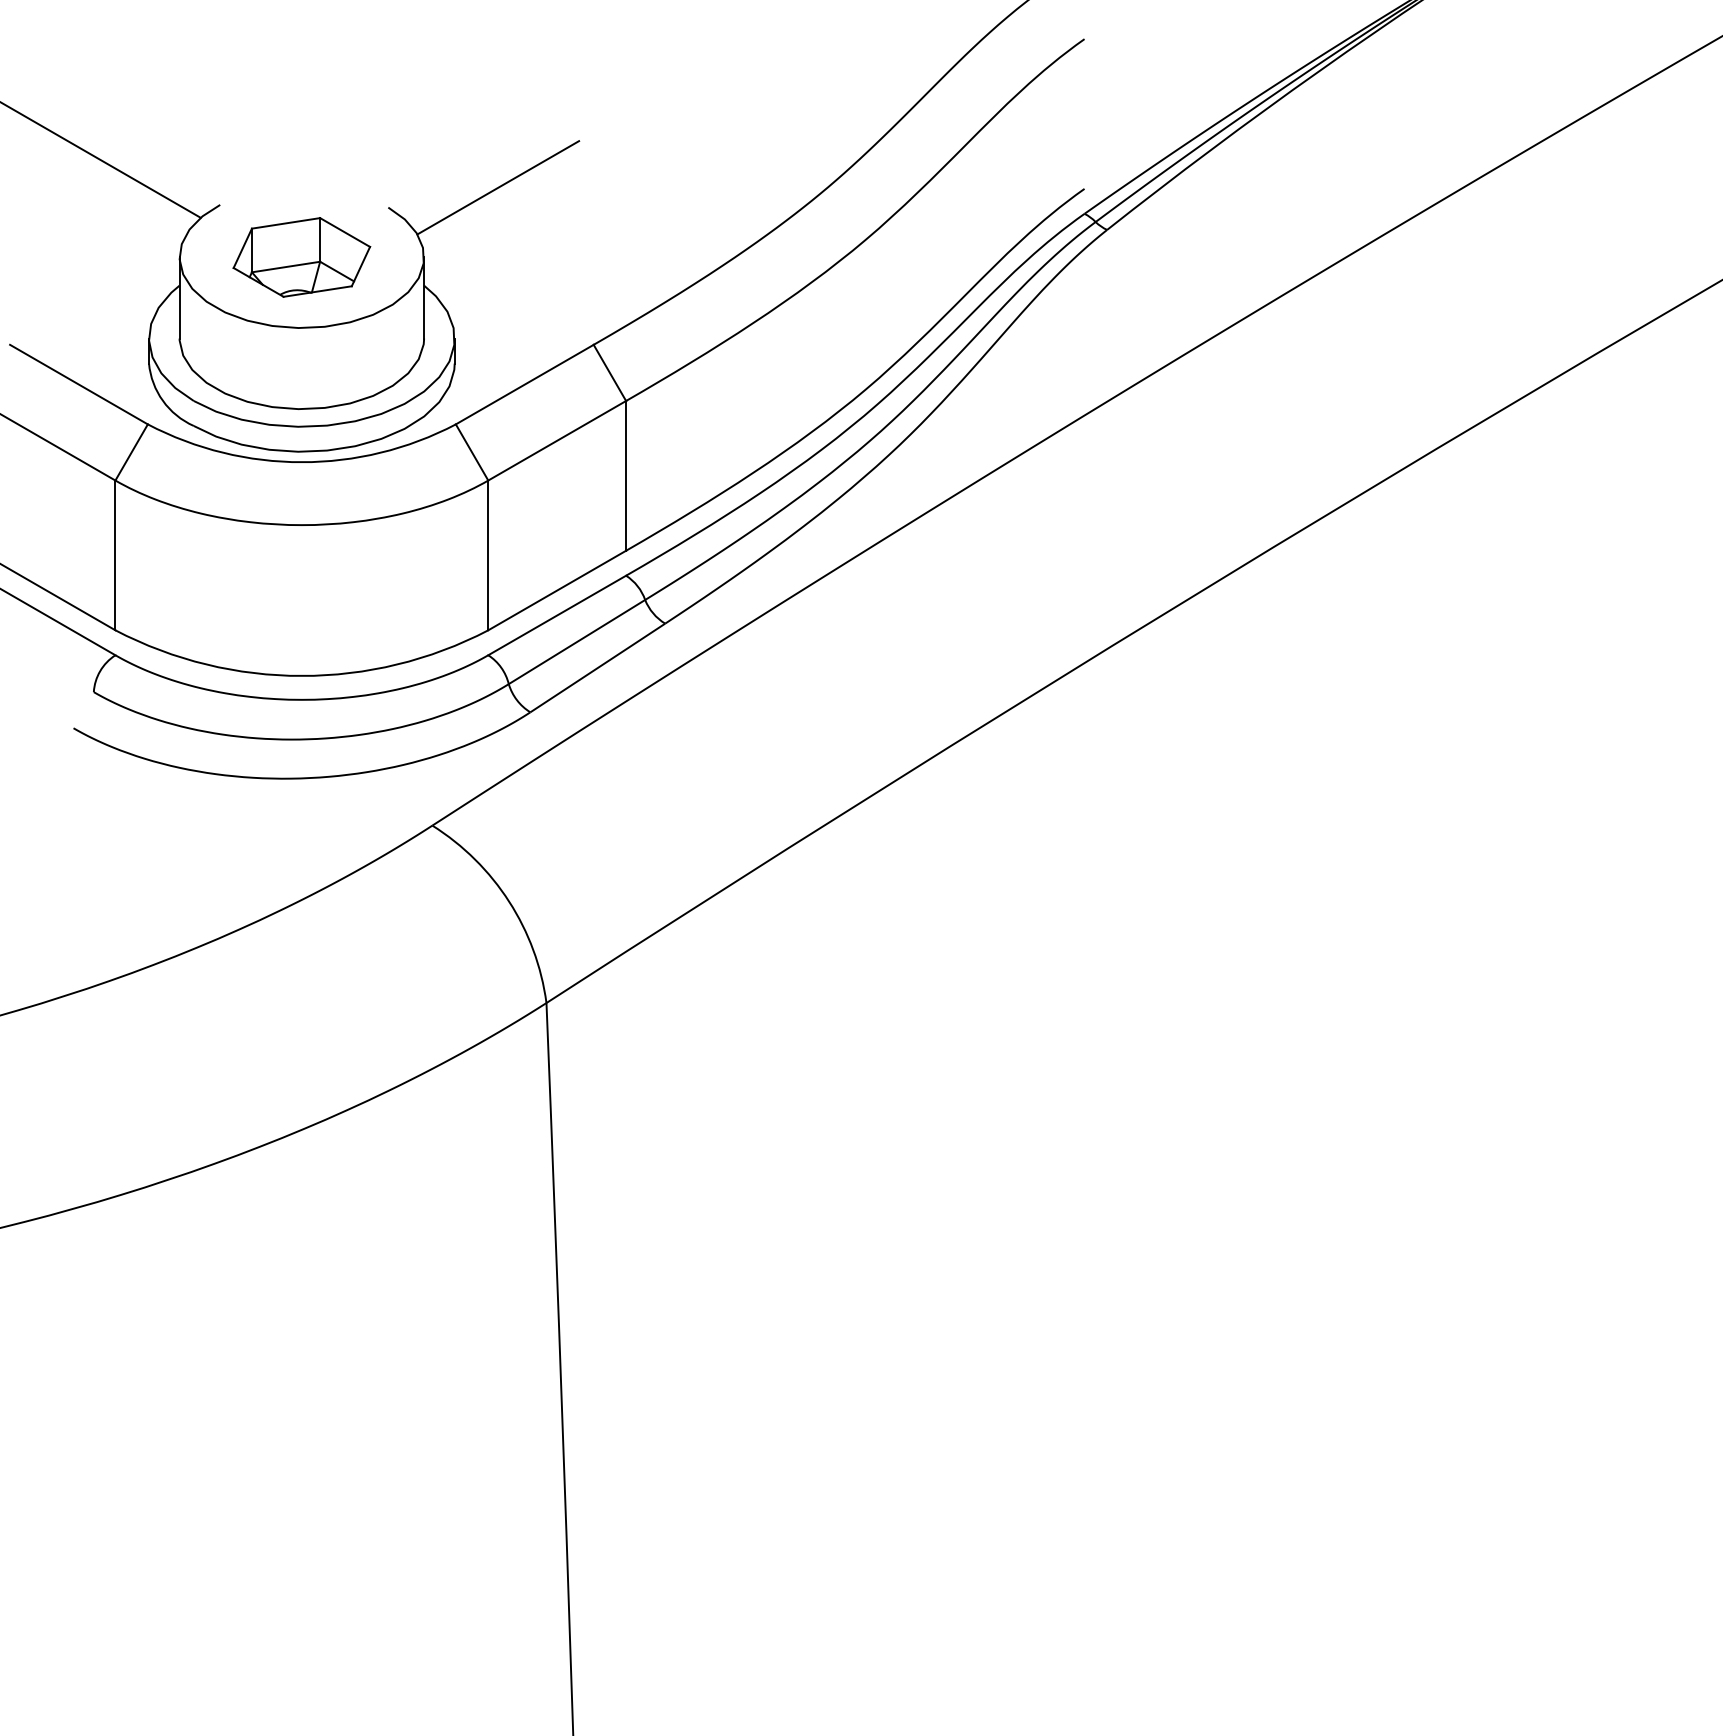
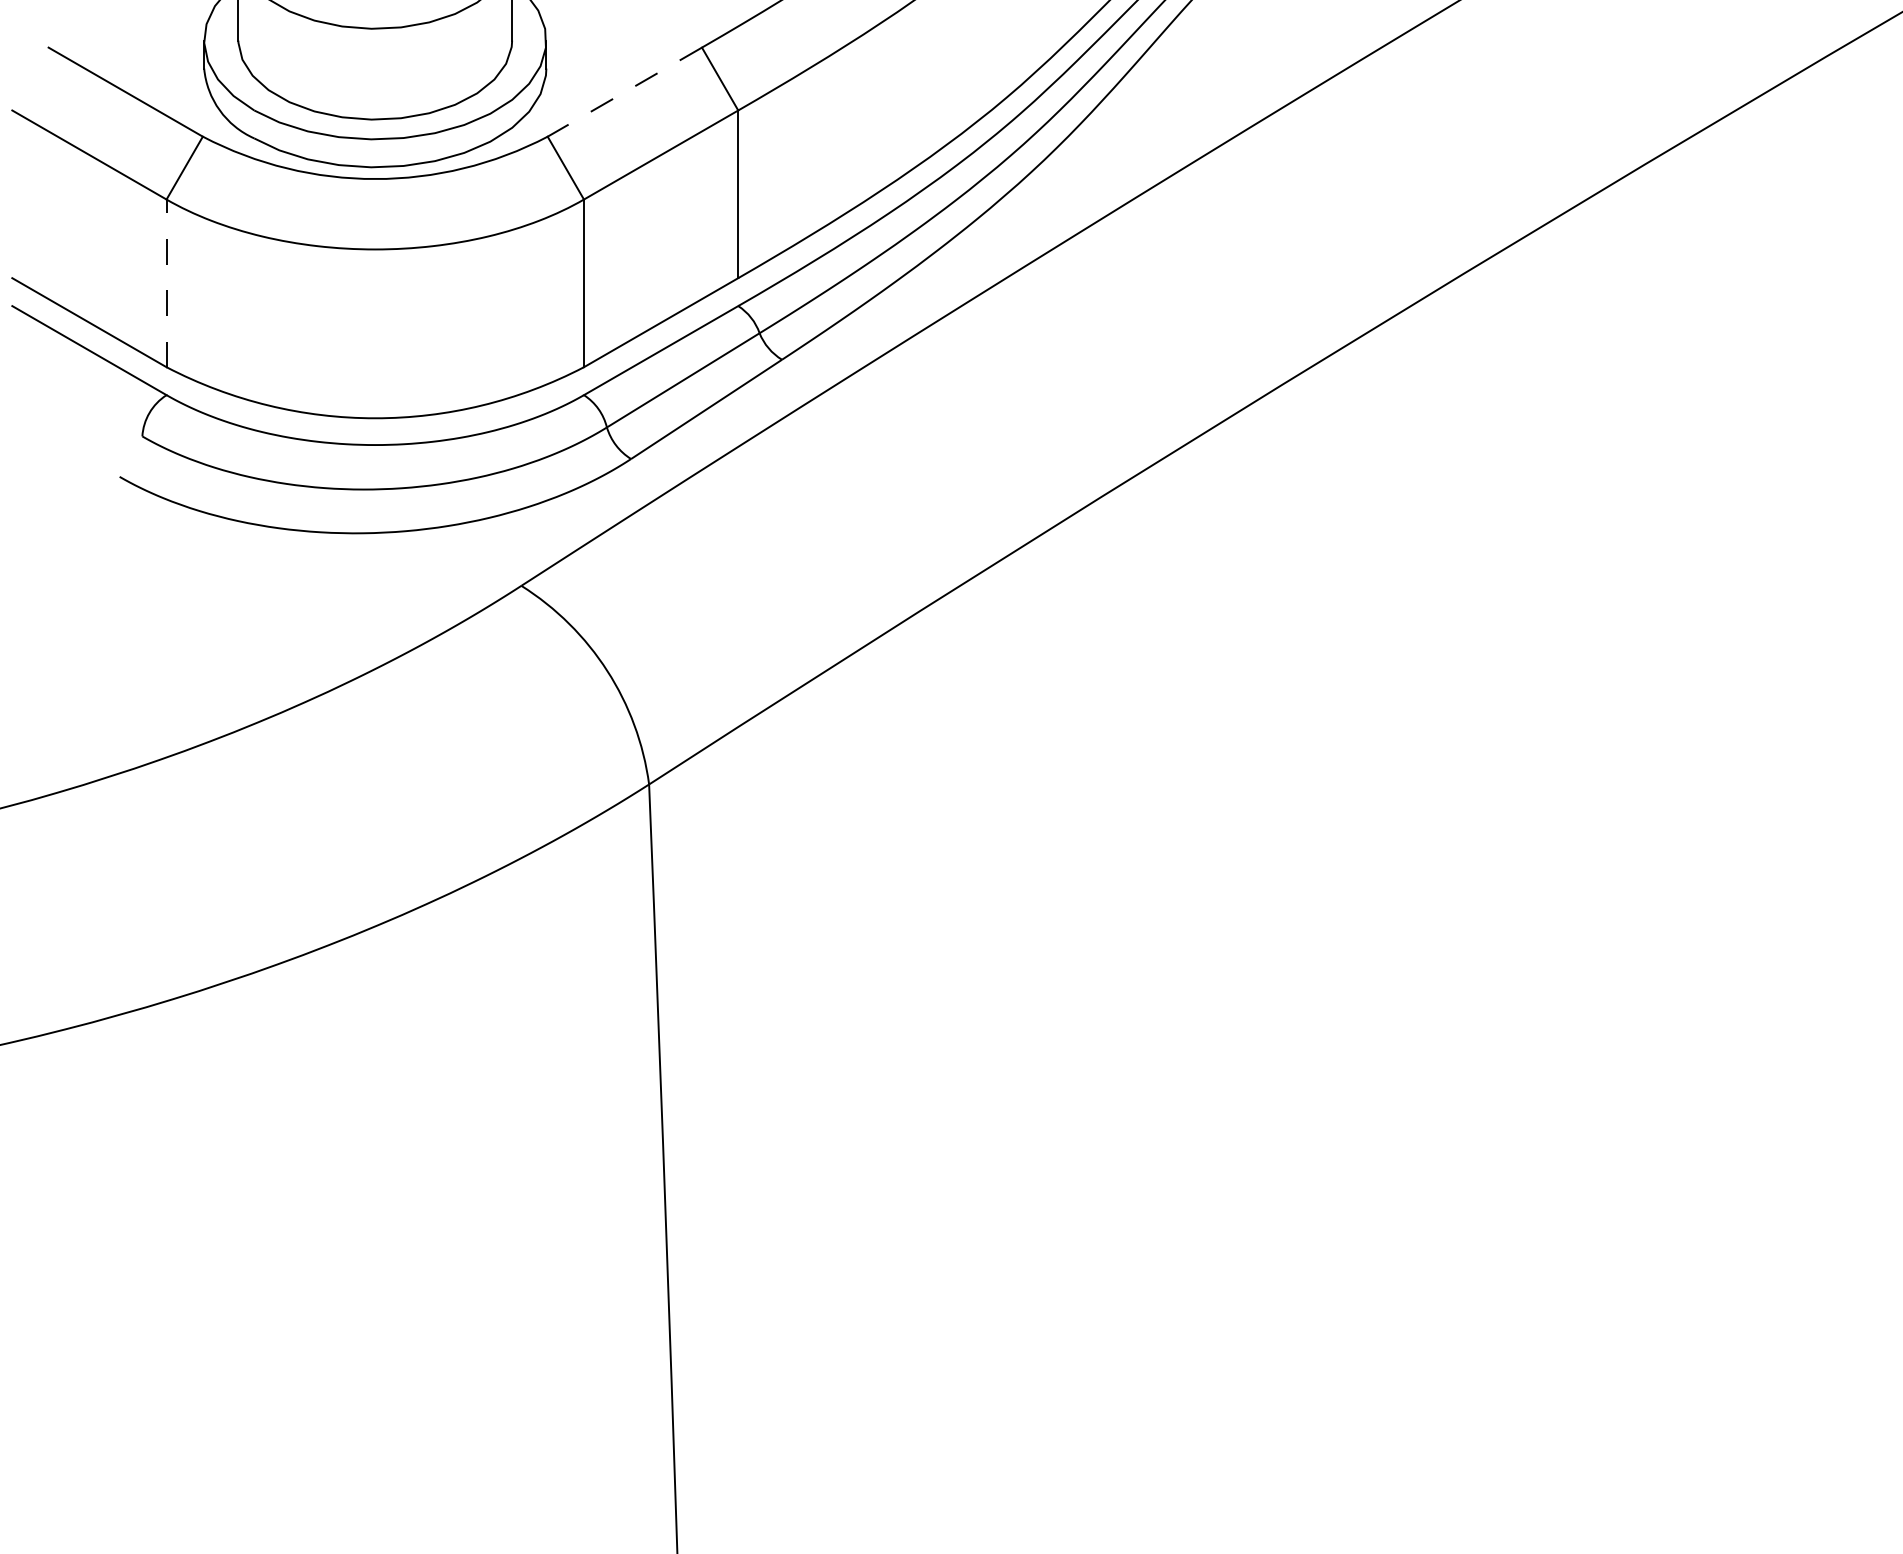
line: (524, 384) -> (624, 92), solid -> dashed
line: (115, 555) -> (166, 283), solid -> dashed

